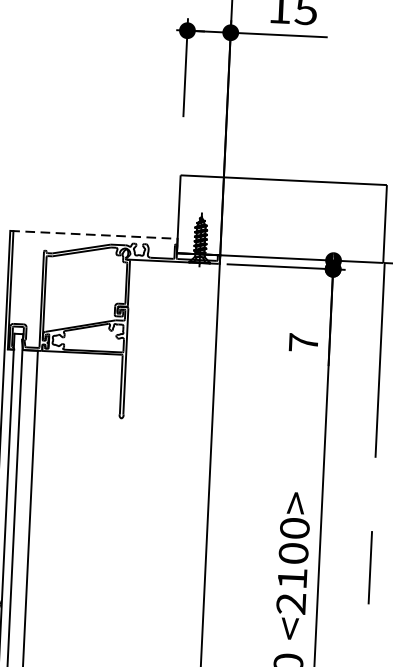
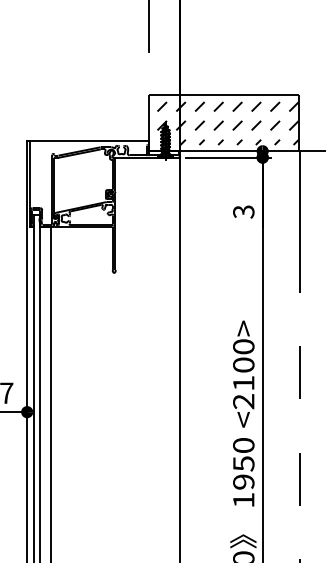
hatch: (286, 220) -> (227, 123), added
line: (94, 234) -> (88, 140), dashed -> solid
text: (303, 342) -> (243, 211), 7 -> 3

